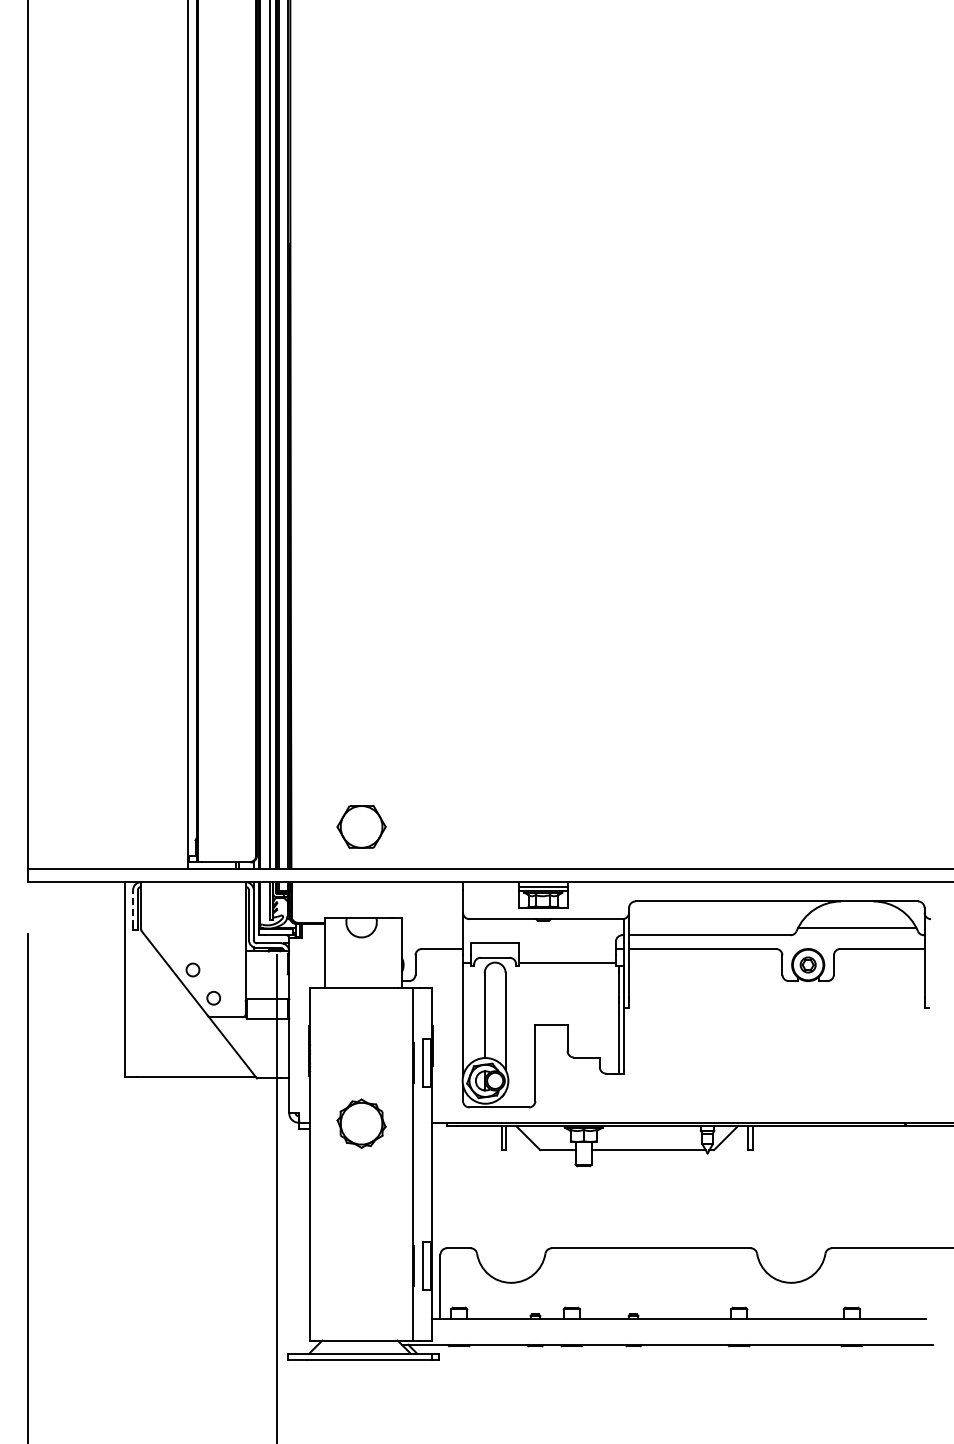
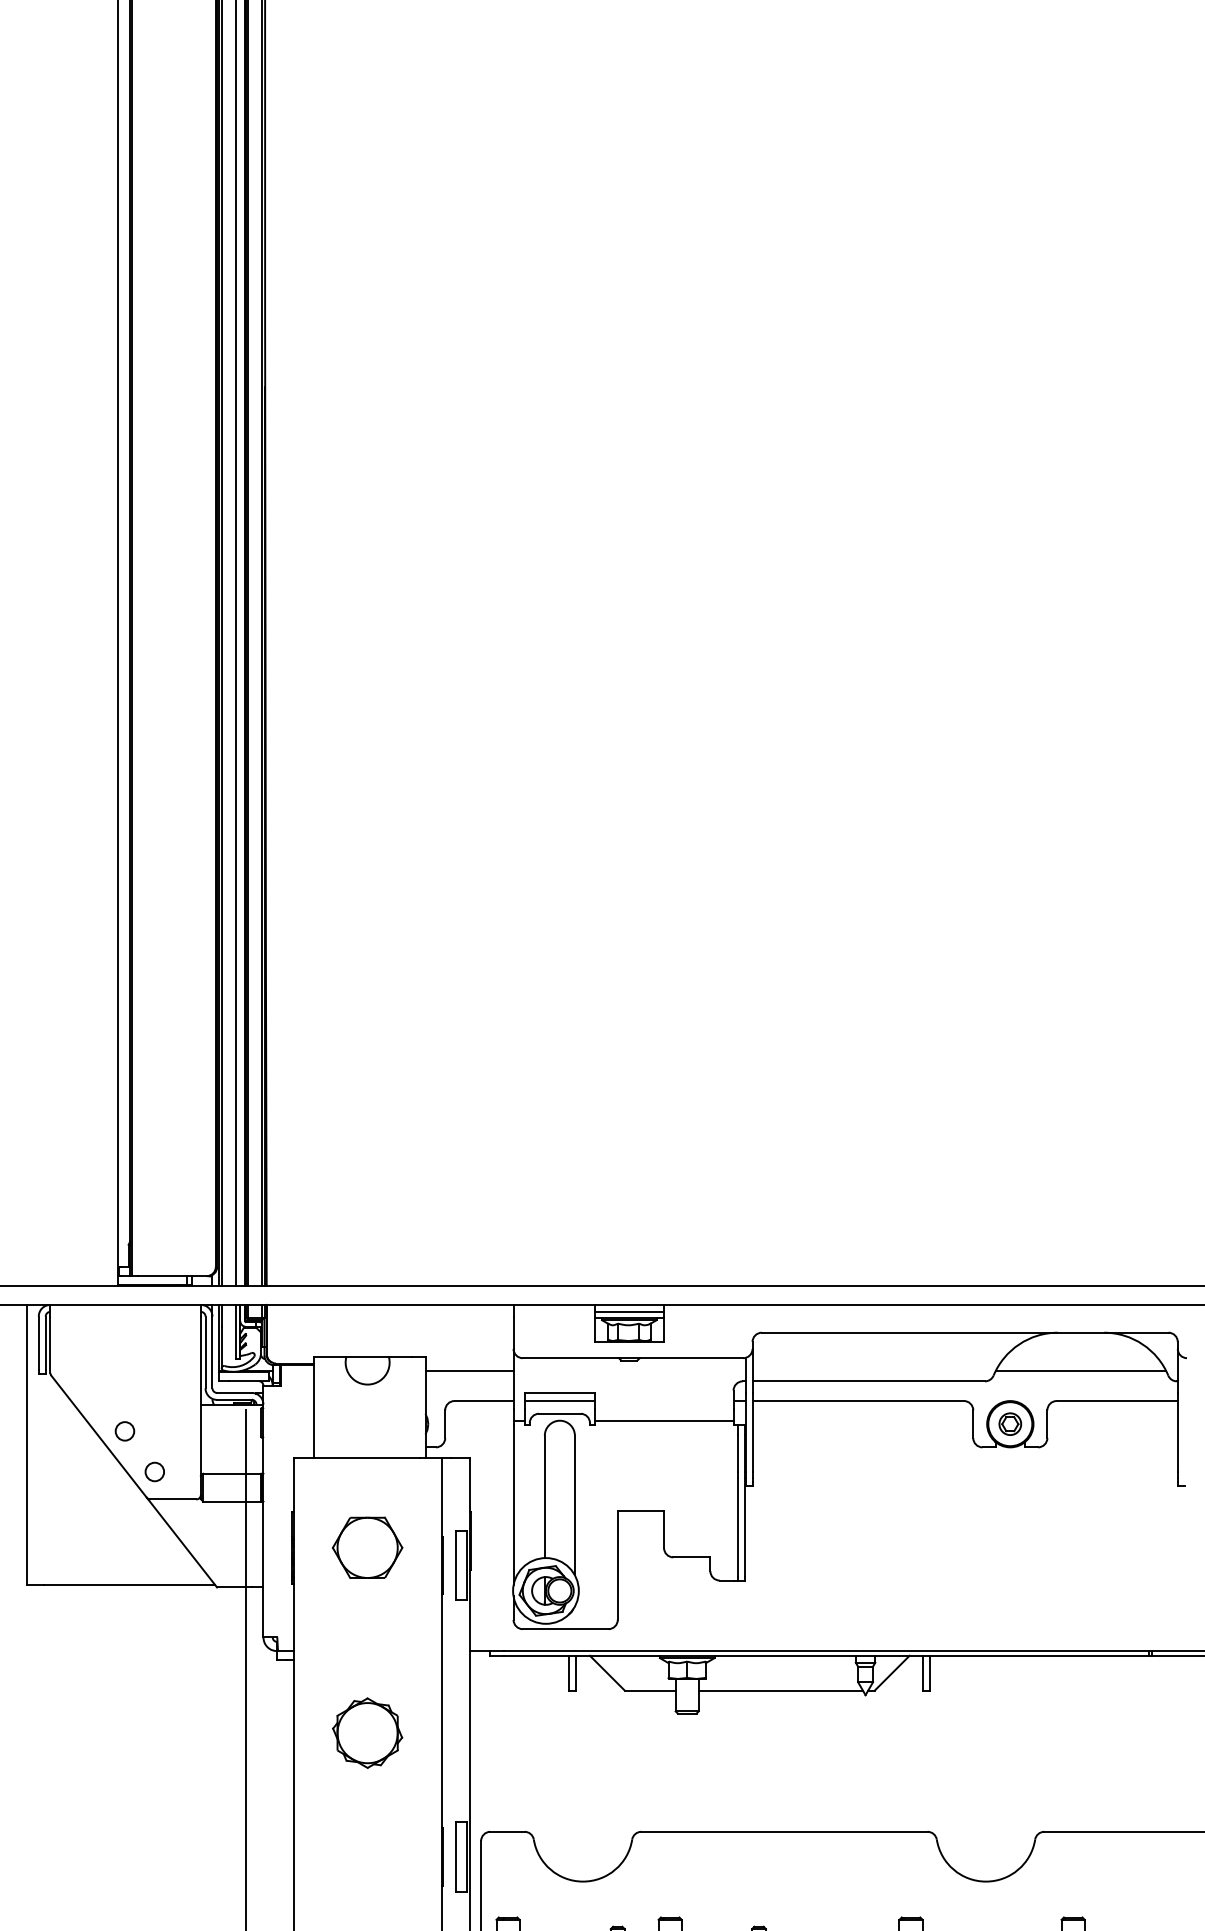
part: (361, 826) -> (367, 1547), moved
line: (133, 908) -> (39, 1342), dashed -> solid
line: (432, 928) -> (469, 1371), added
line: (495, 948) -> (560, 1400), added
part: (361, 1123) -> (367, 1732), moved

